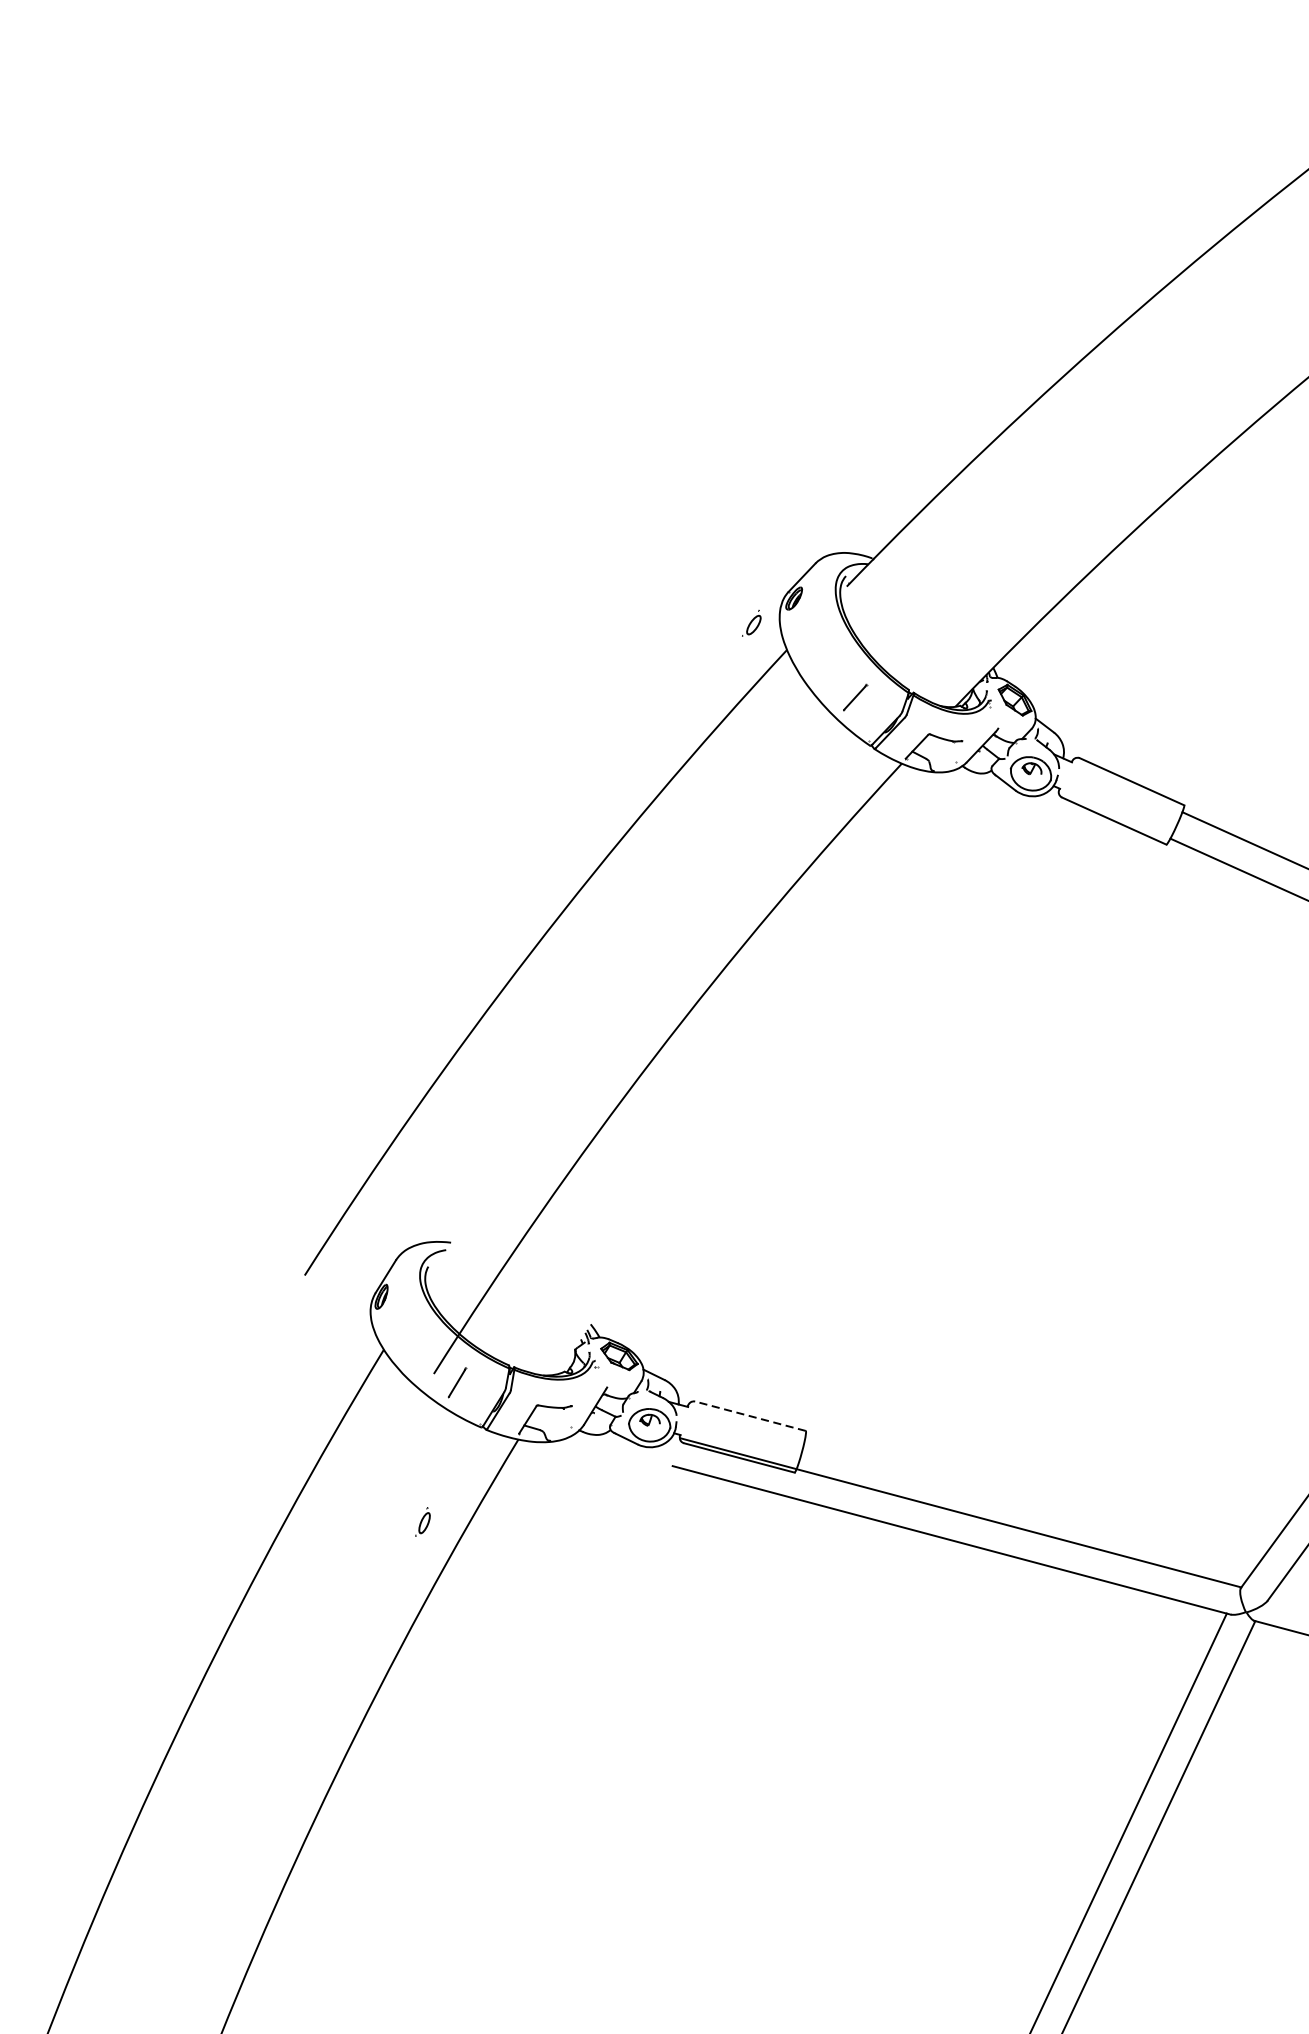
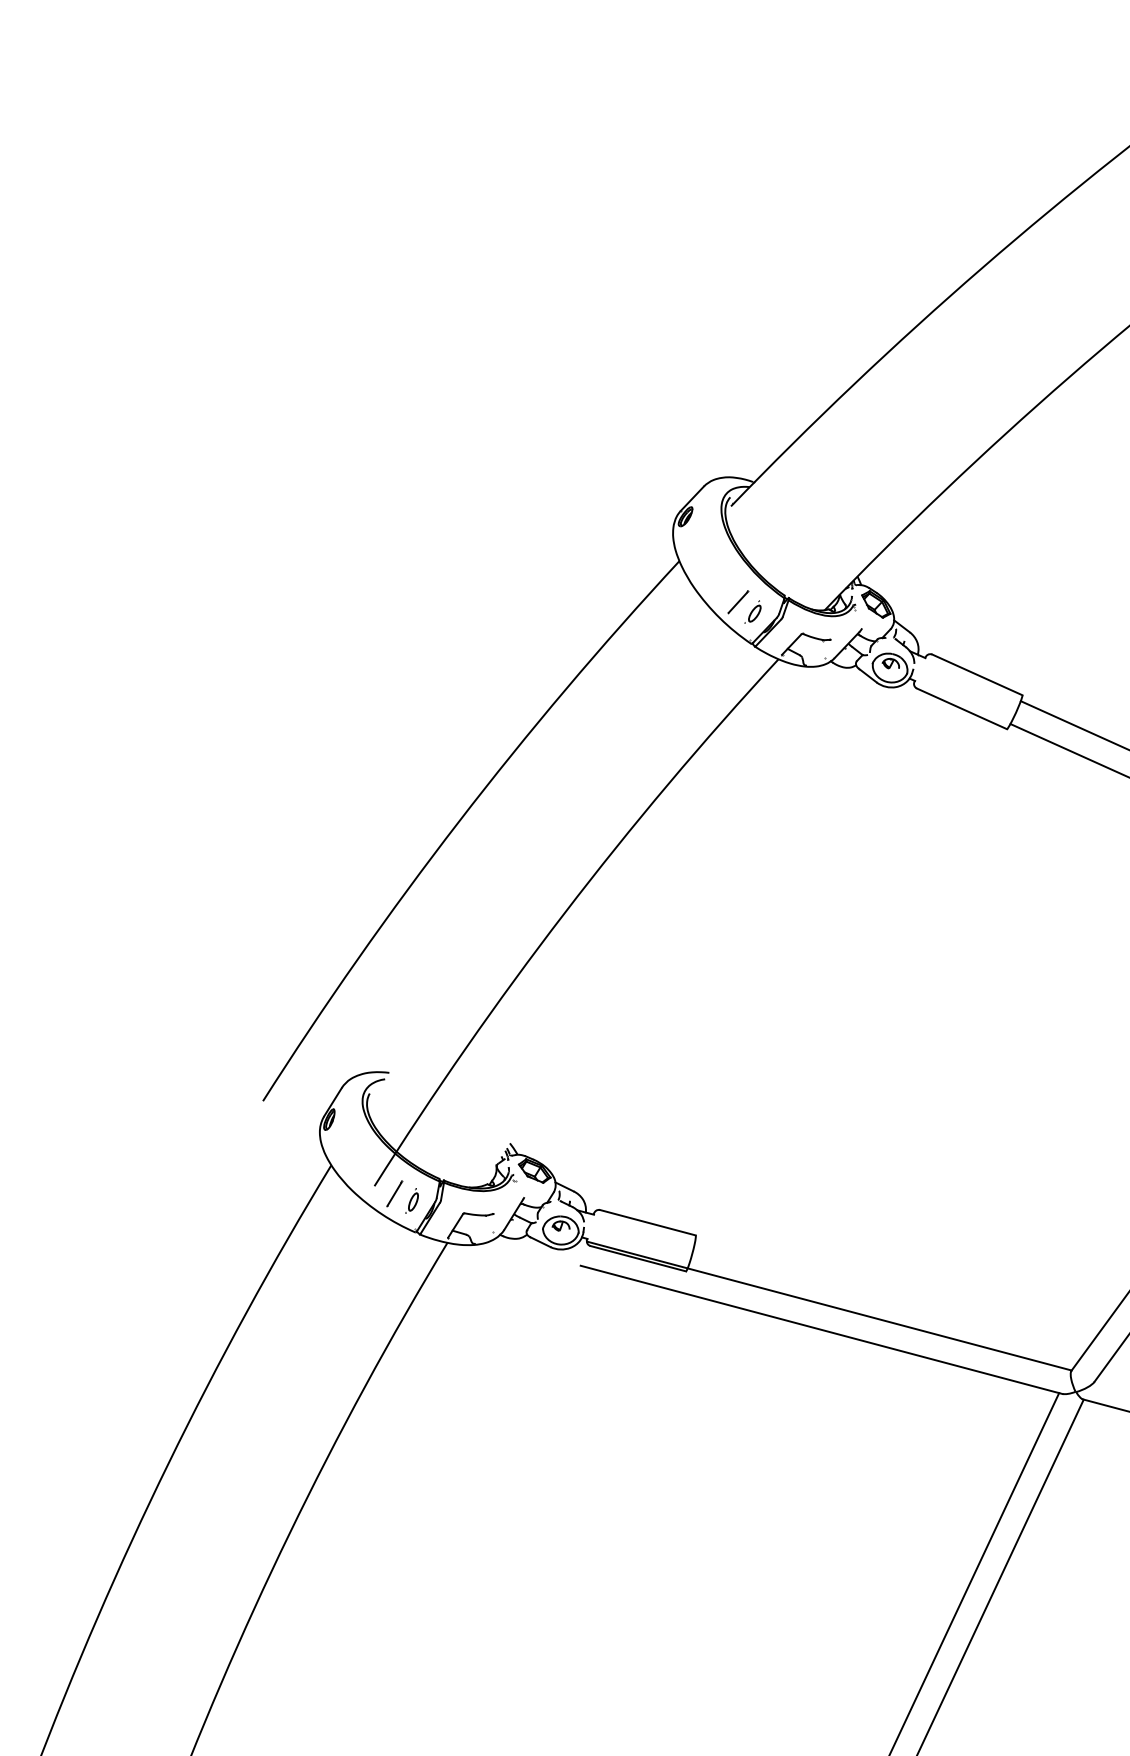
part: (751, 622) -> (752, 611), moved
line: (750, 1415) -> (647, 1222), dashed -> solid
part: (422, 1521) -> (411, 1200), moved

